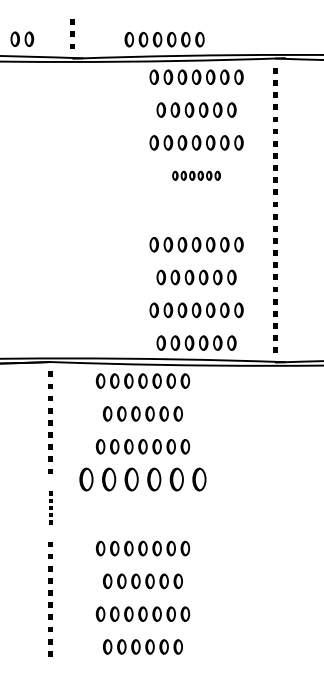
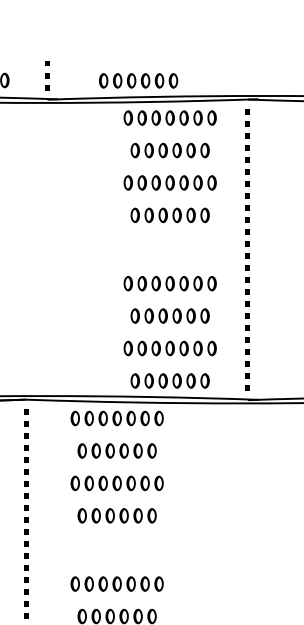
part: (196, 175) -> (170, 215), size x1.67
part: (142, 479) -> (116, 515), size x0.62
part: (50, 507) -> (25, 543), size x1.67

